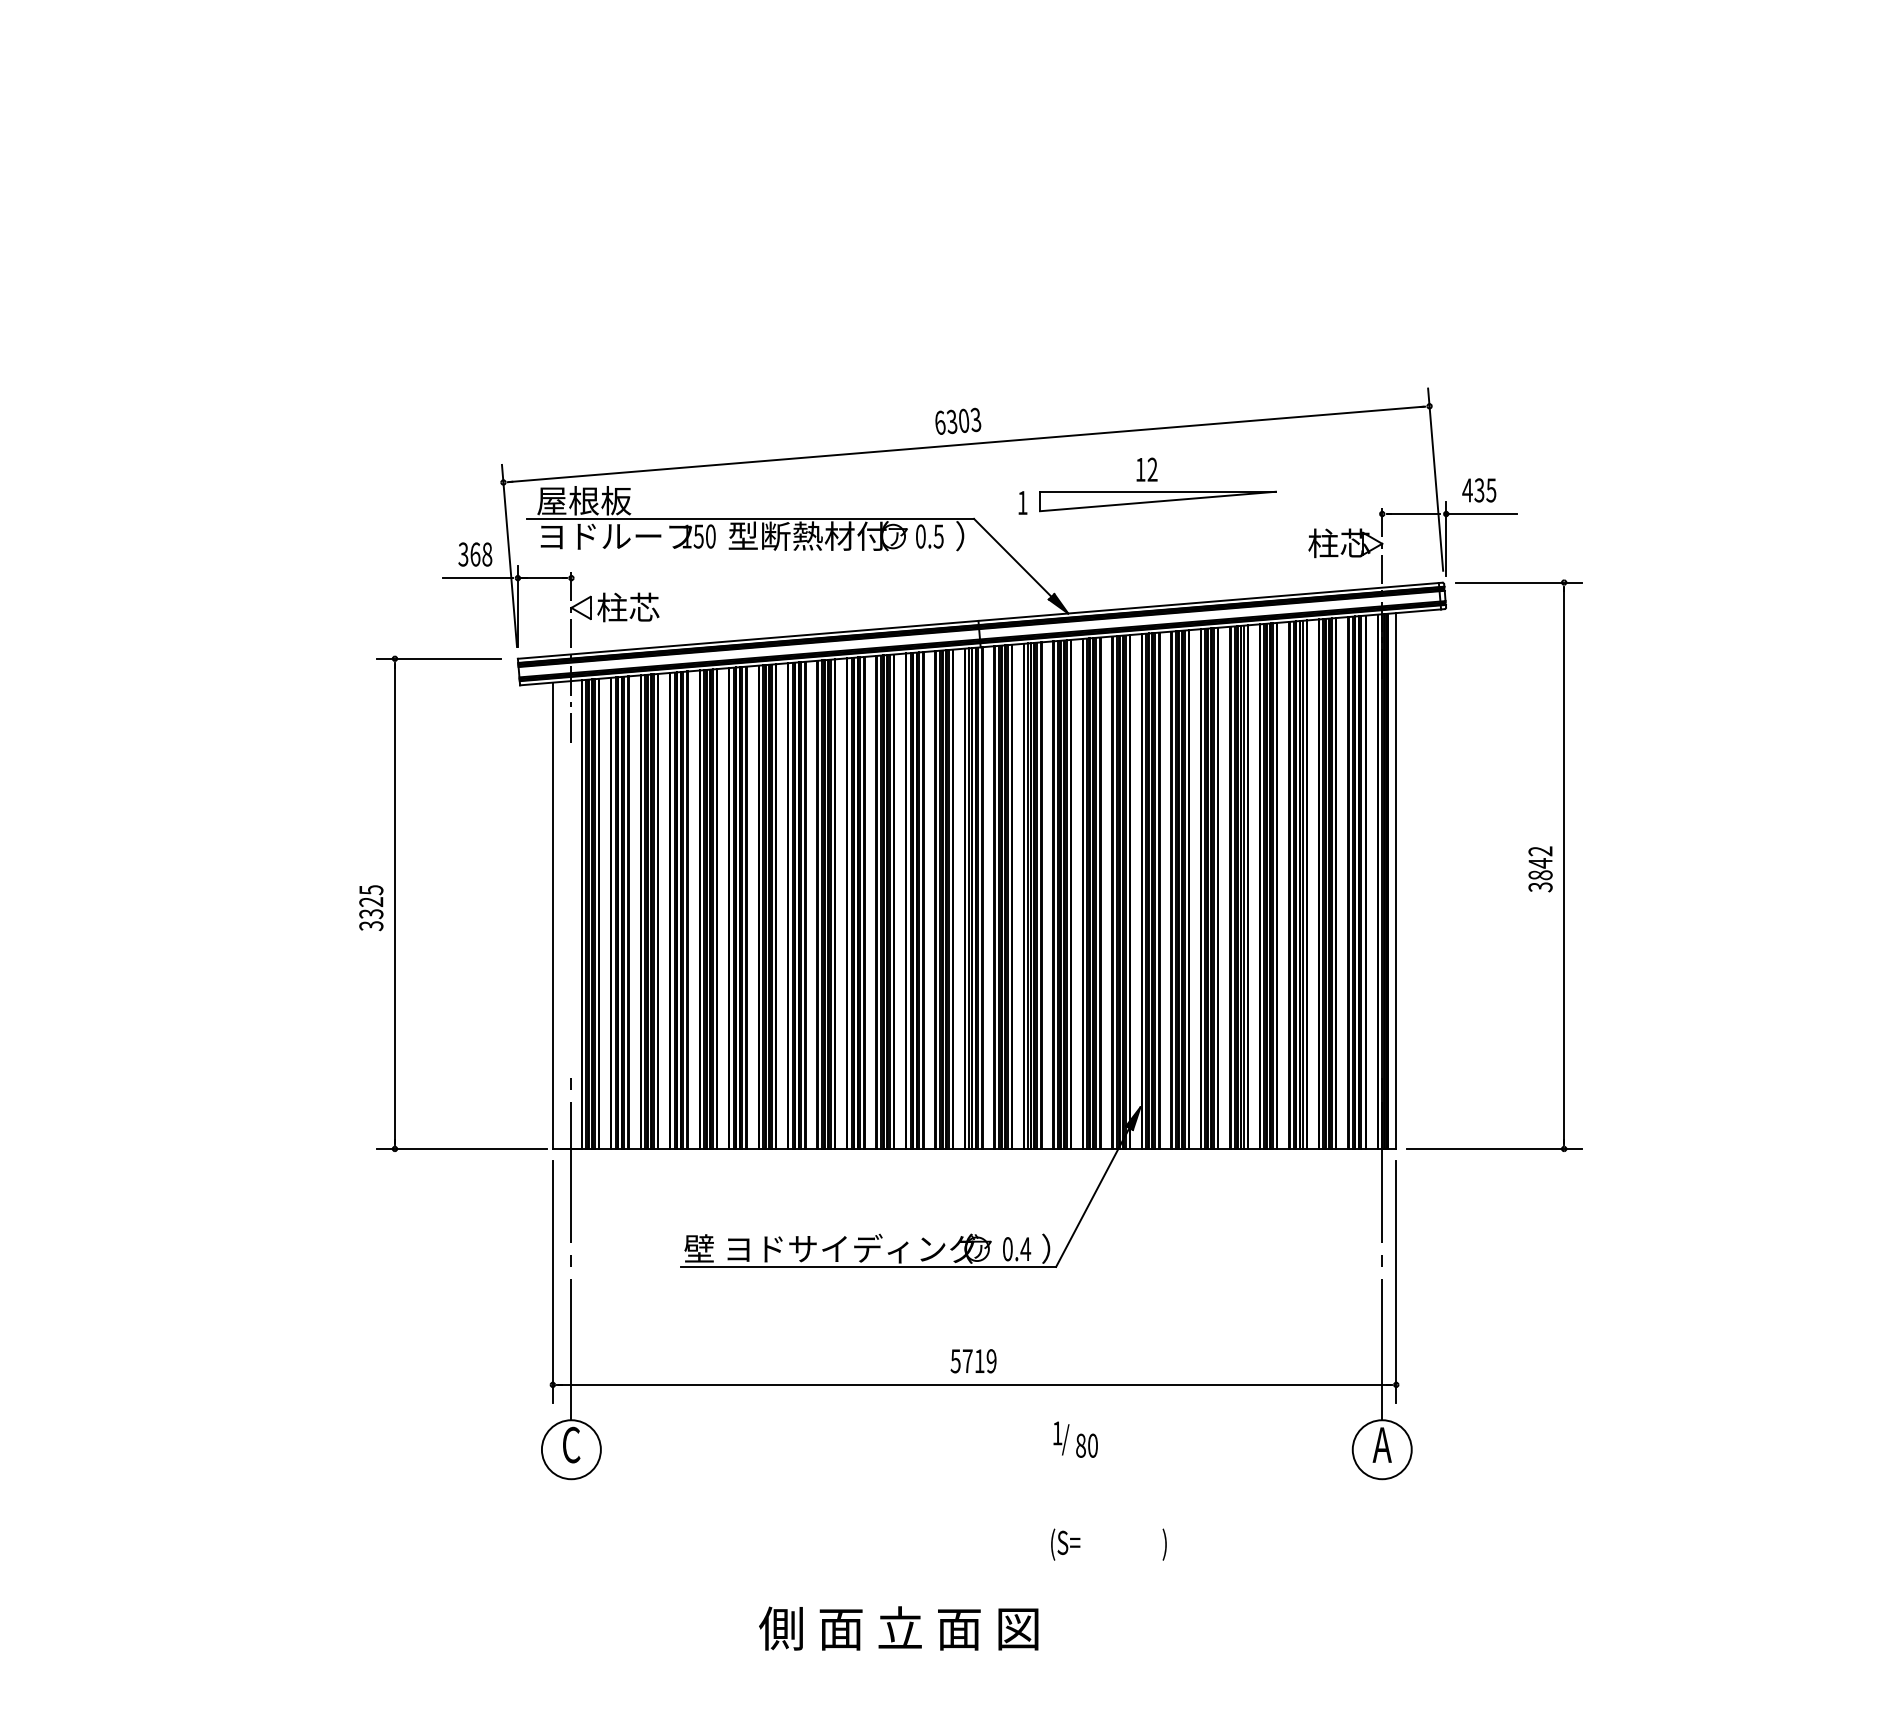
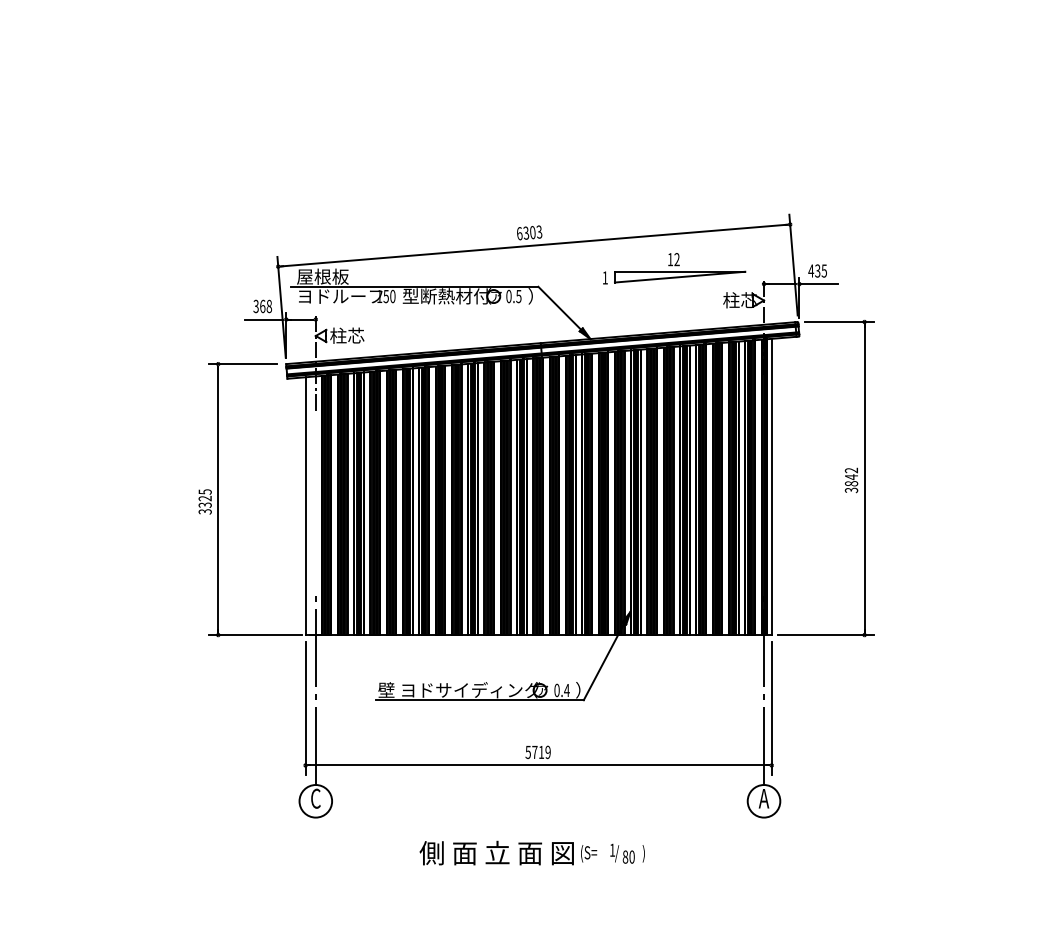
part: (1147, 485) -> (674, 268), moved
text: (1075, 1439) -> (622, 853), moved
text: (898, 1627) -> (496, 852), moved

